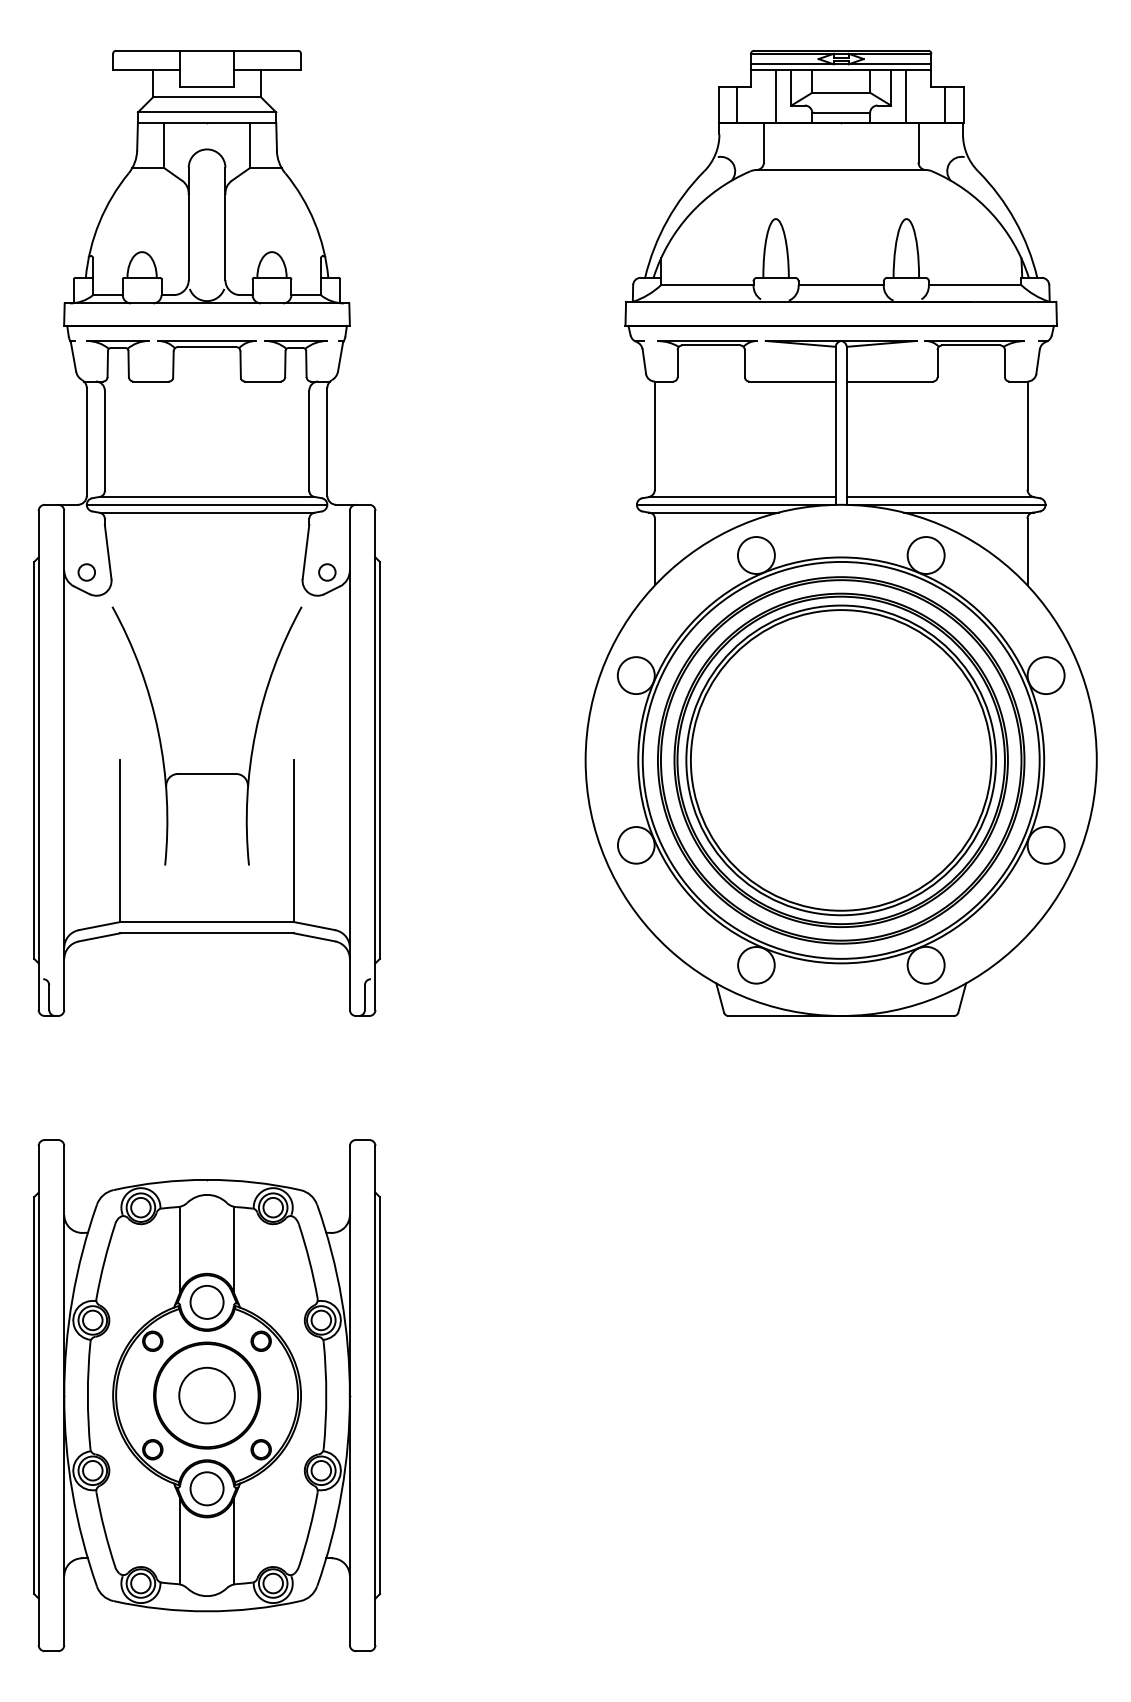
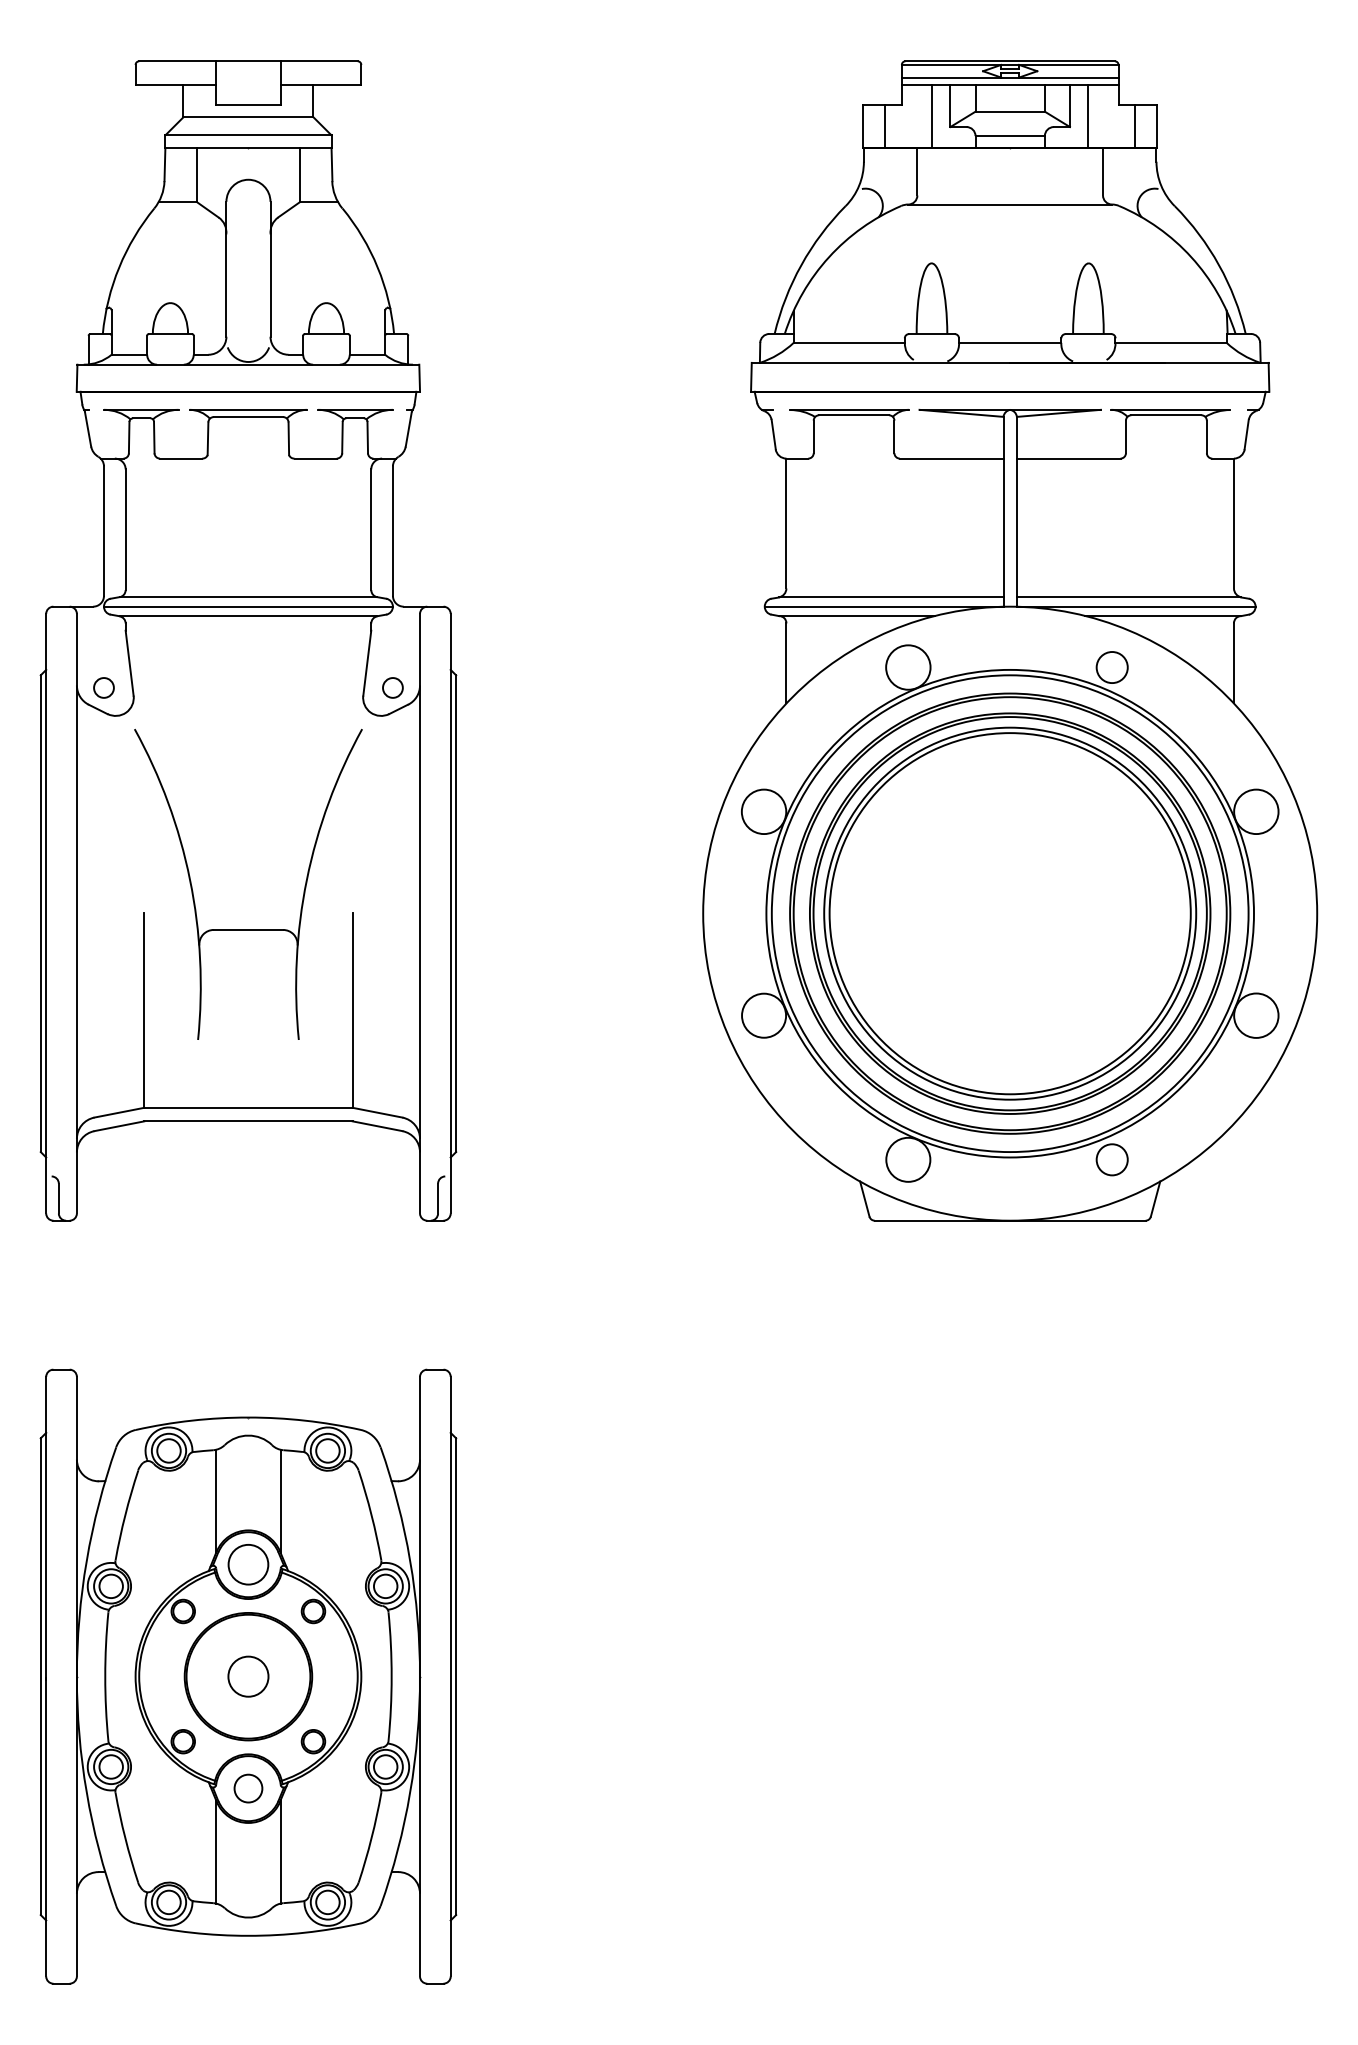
circle: (926, 555) -> (1112, 667), size x0.7
circle: (926, 965) -> (1112, 1159), size x0.7
circle: (207, 1395) -> (248, 1676), size x0.6
circle: (207, 1488) -> (248, 1788), size x0.7

